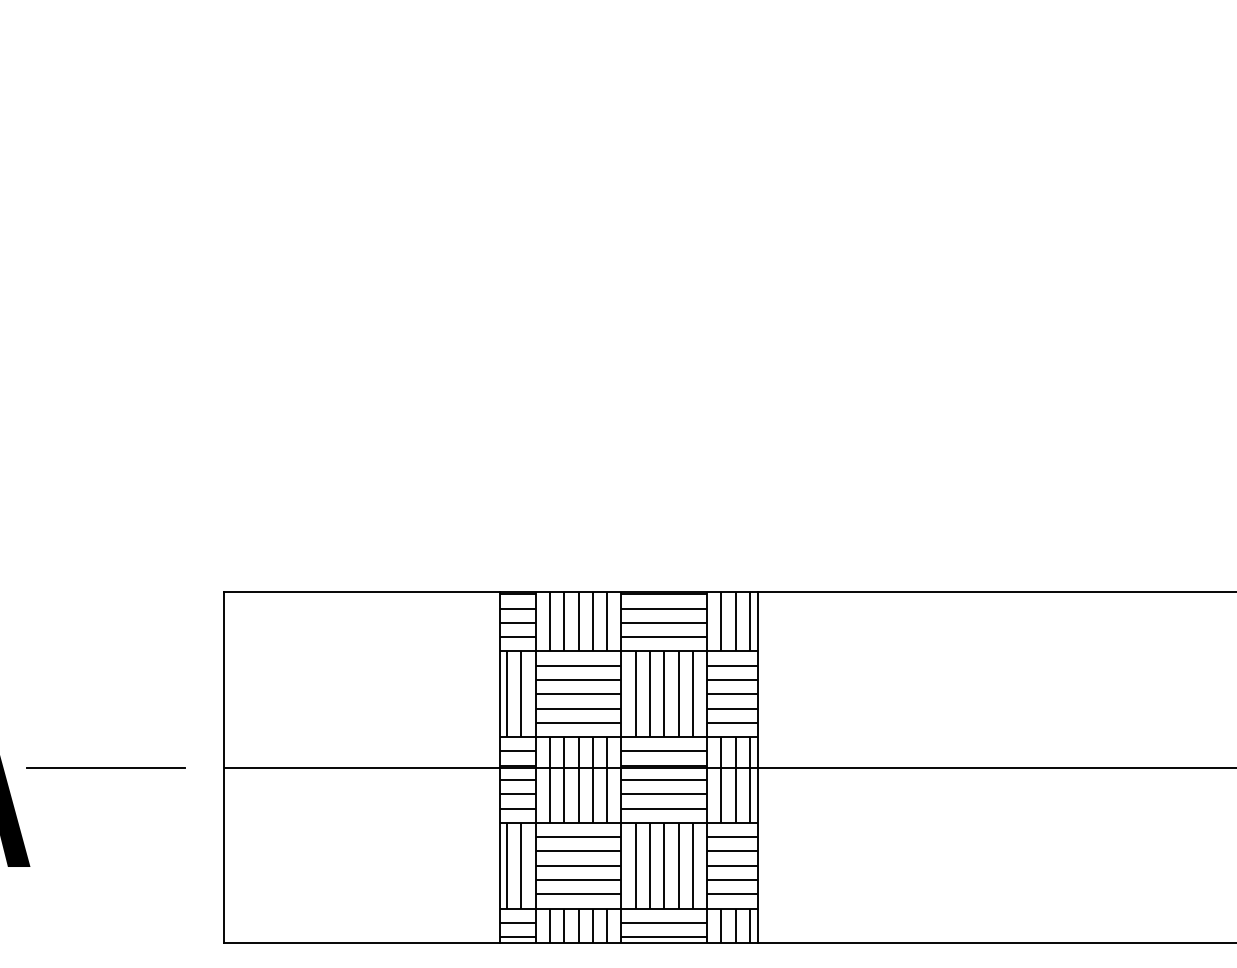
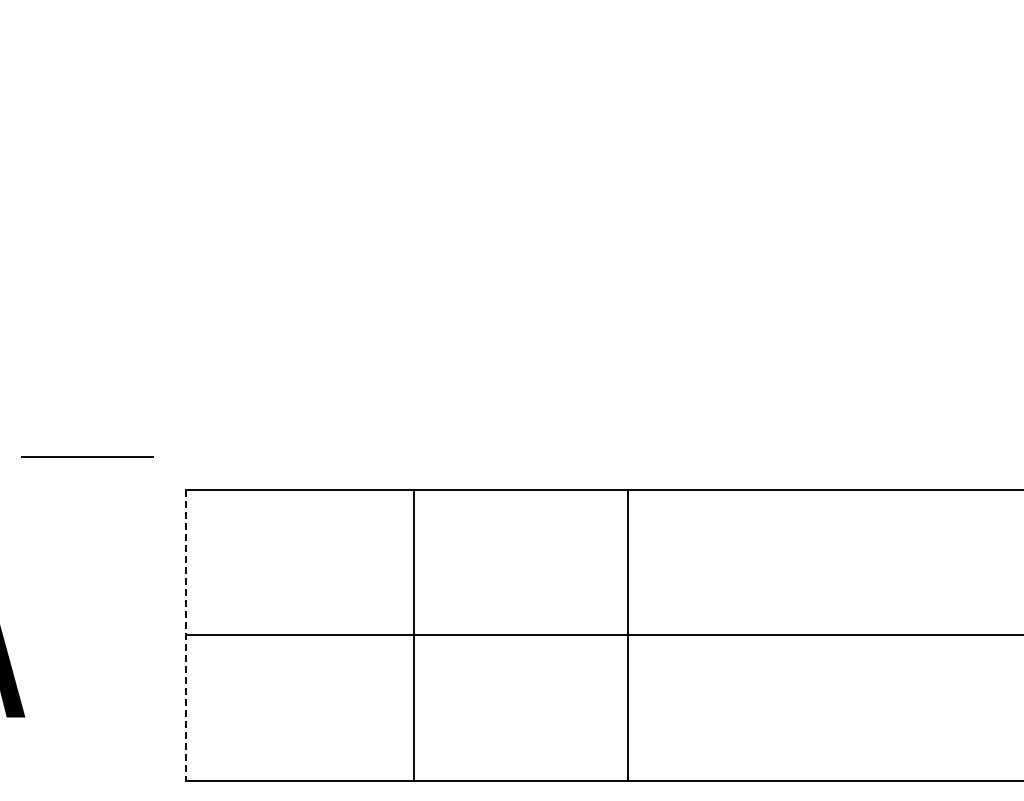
line: (105, 766) -> (87, 456), moved
hatch: (628, 766) -> (520, 634), removed
line: (223, 767) -> (185, 635), solid -> dashed

